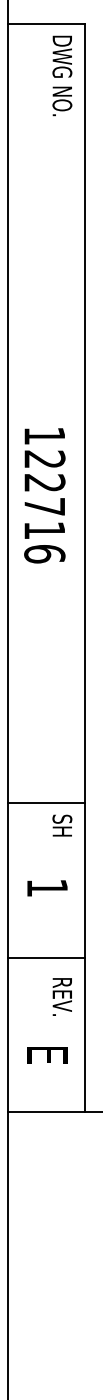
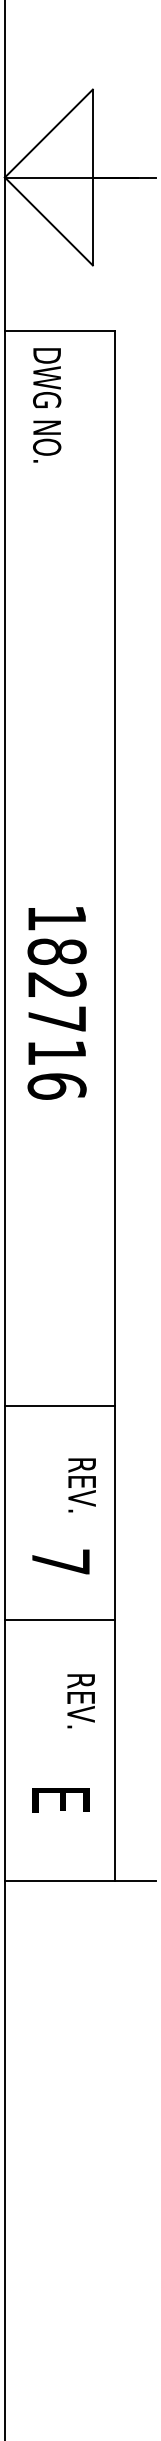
text: (62, 76) -> (47, 405), moved
text: (44, 459) -> (56, 951), 122716 -> 182716
line: (46, 803) -> (59, 1405), moved
text: (62, 833) -> (82, 1484), SH -> REV.
text: (47, 887) -> (60, 1561), 1 -> 7
line: (46, 957) -> (59, 1620), moved
text: (61, 997) -> (80, 1701), moved

